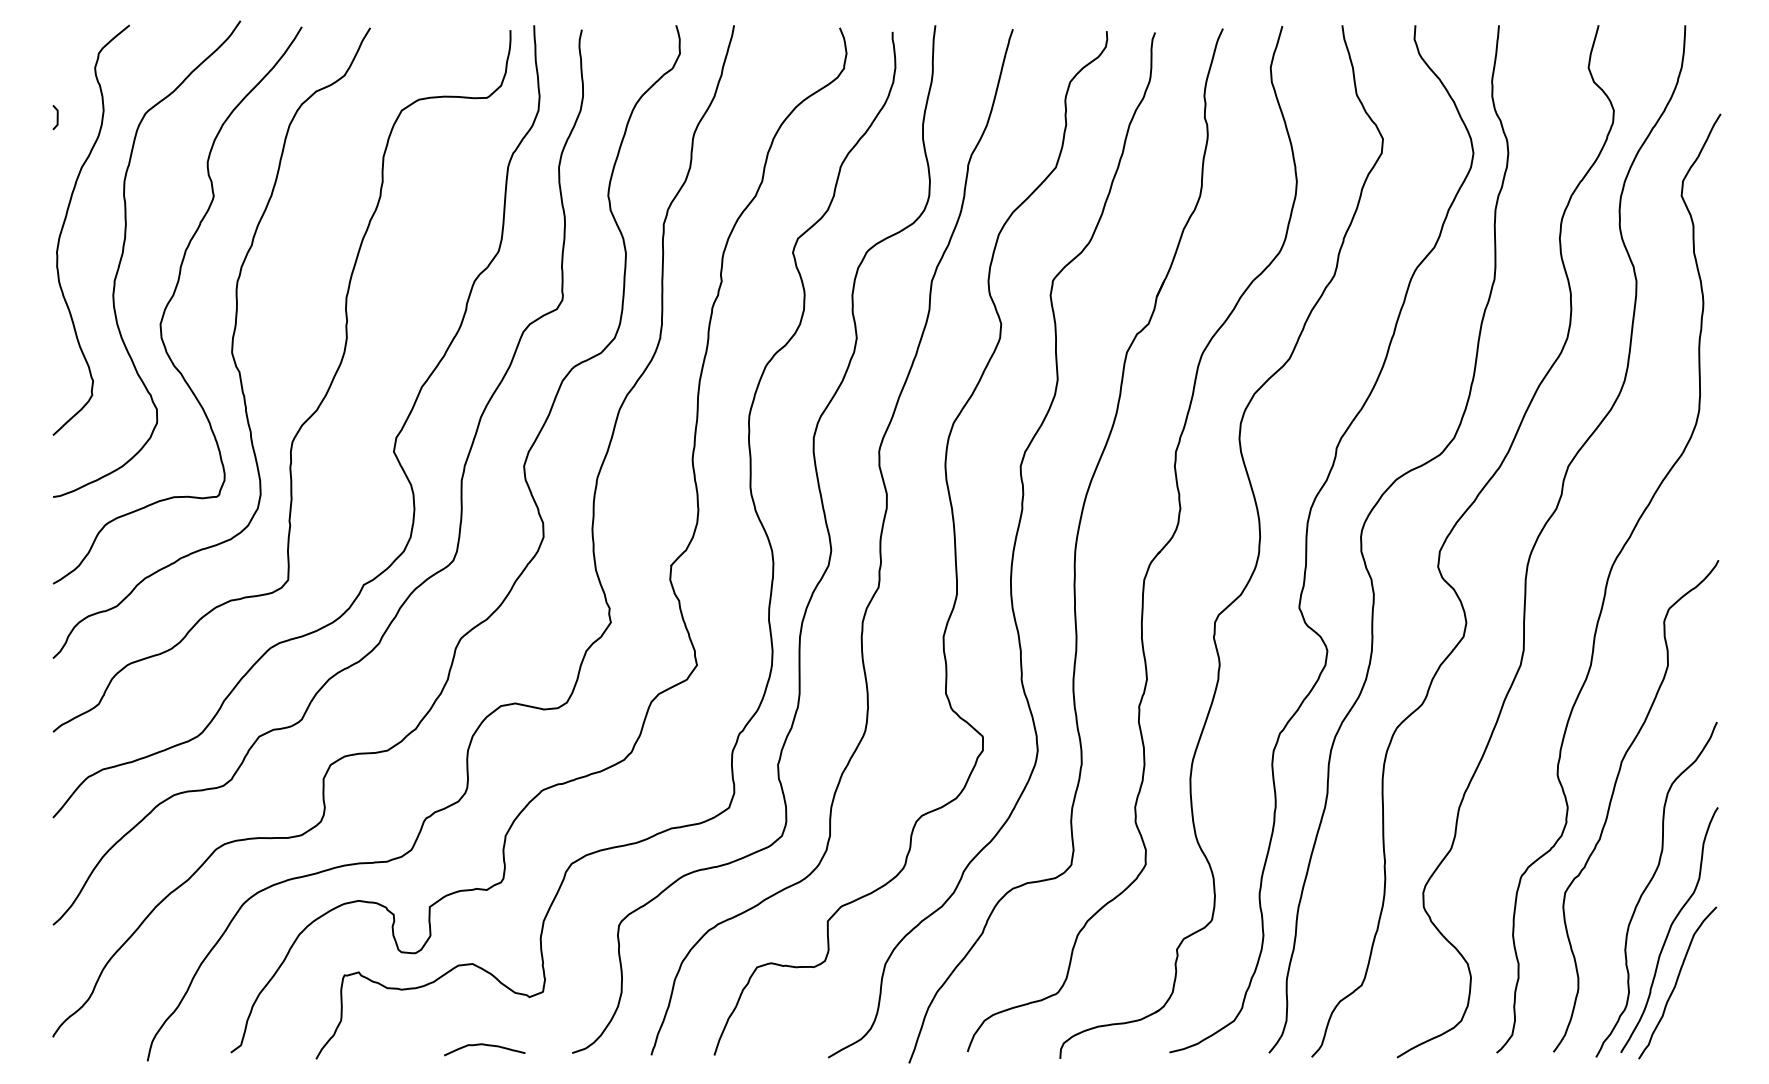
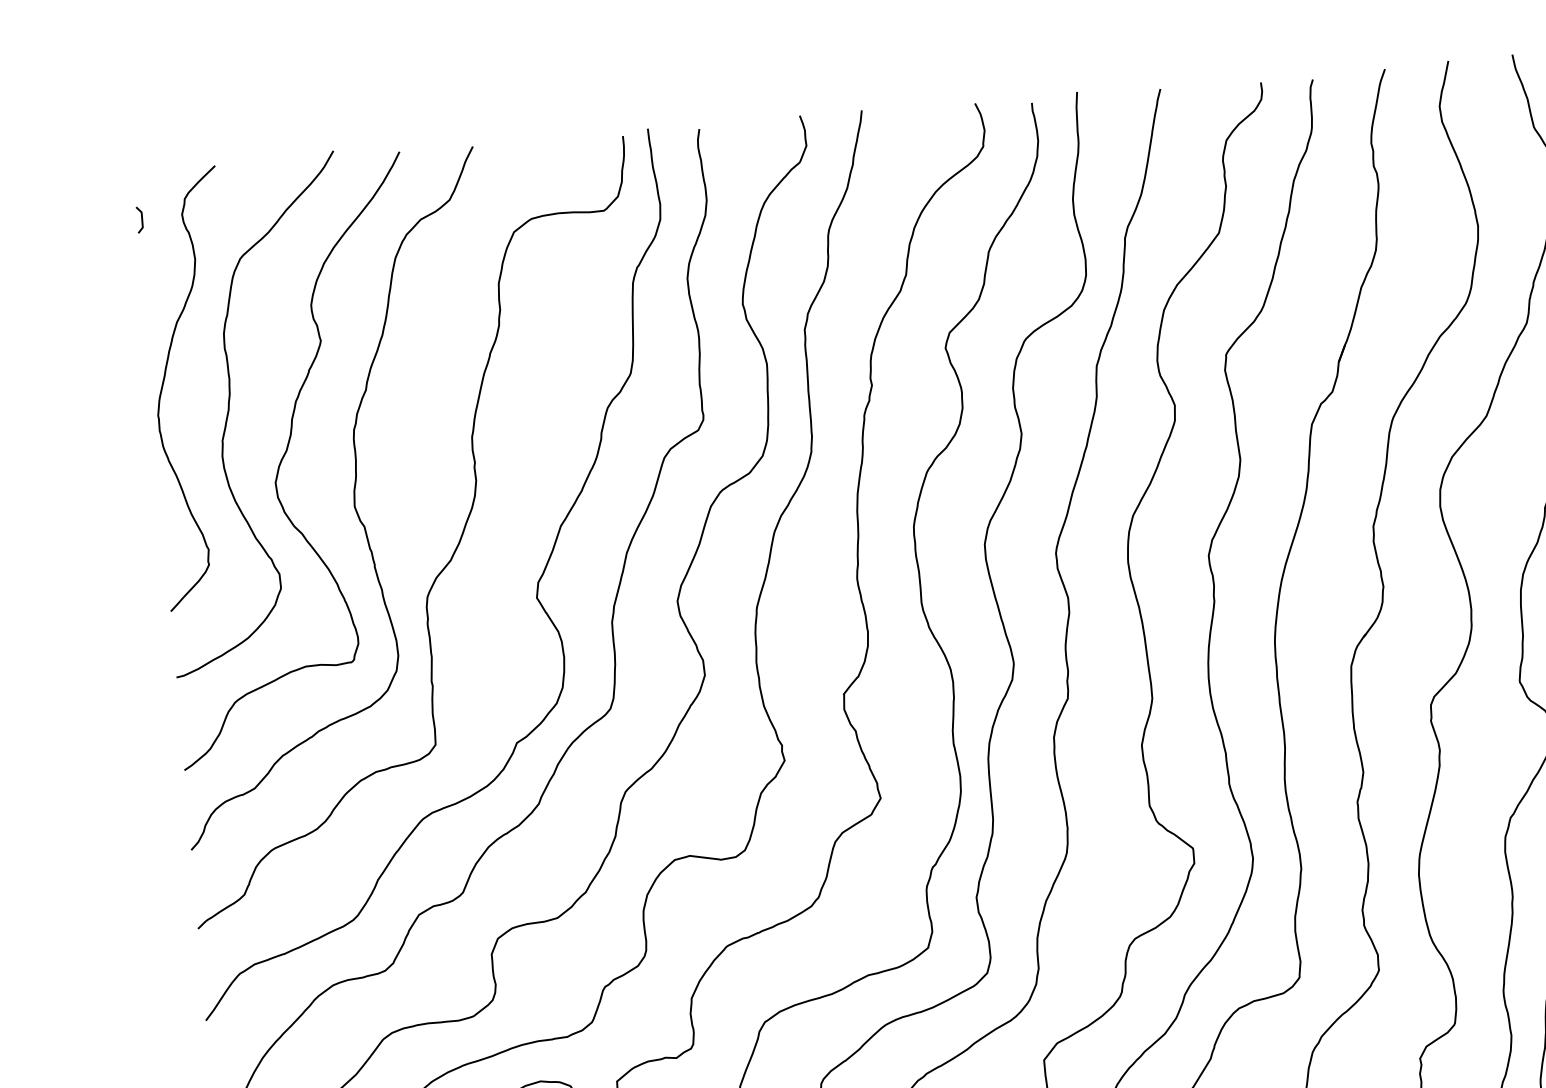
line: (56, 117) -> (140, 219), moved

